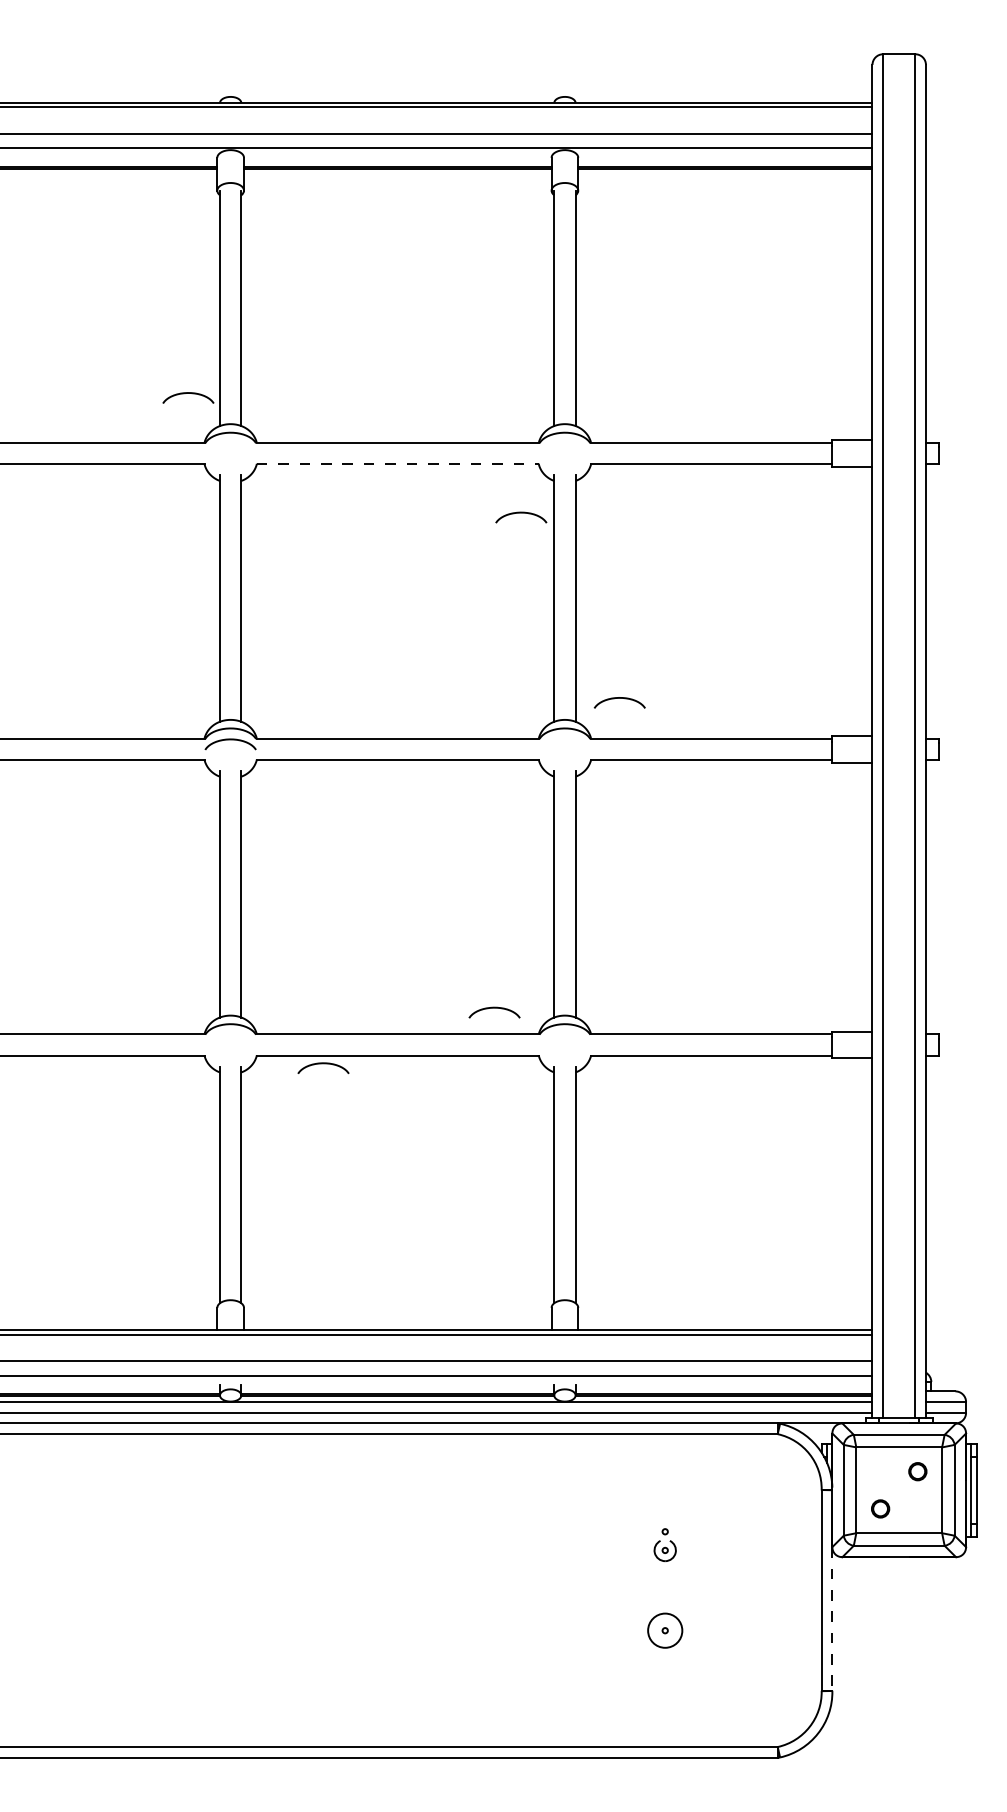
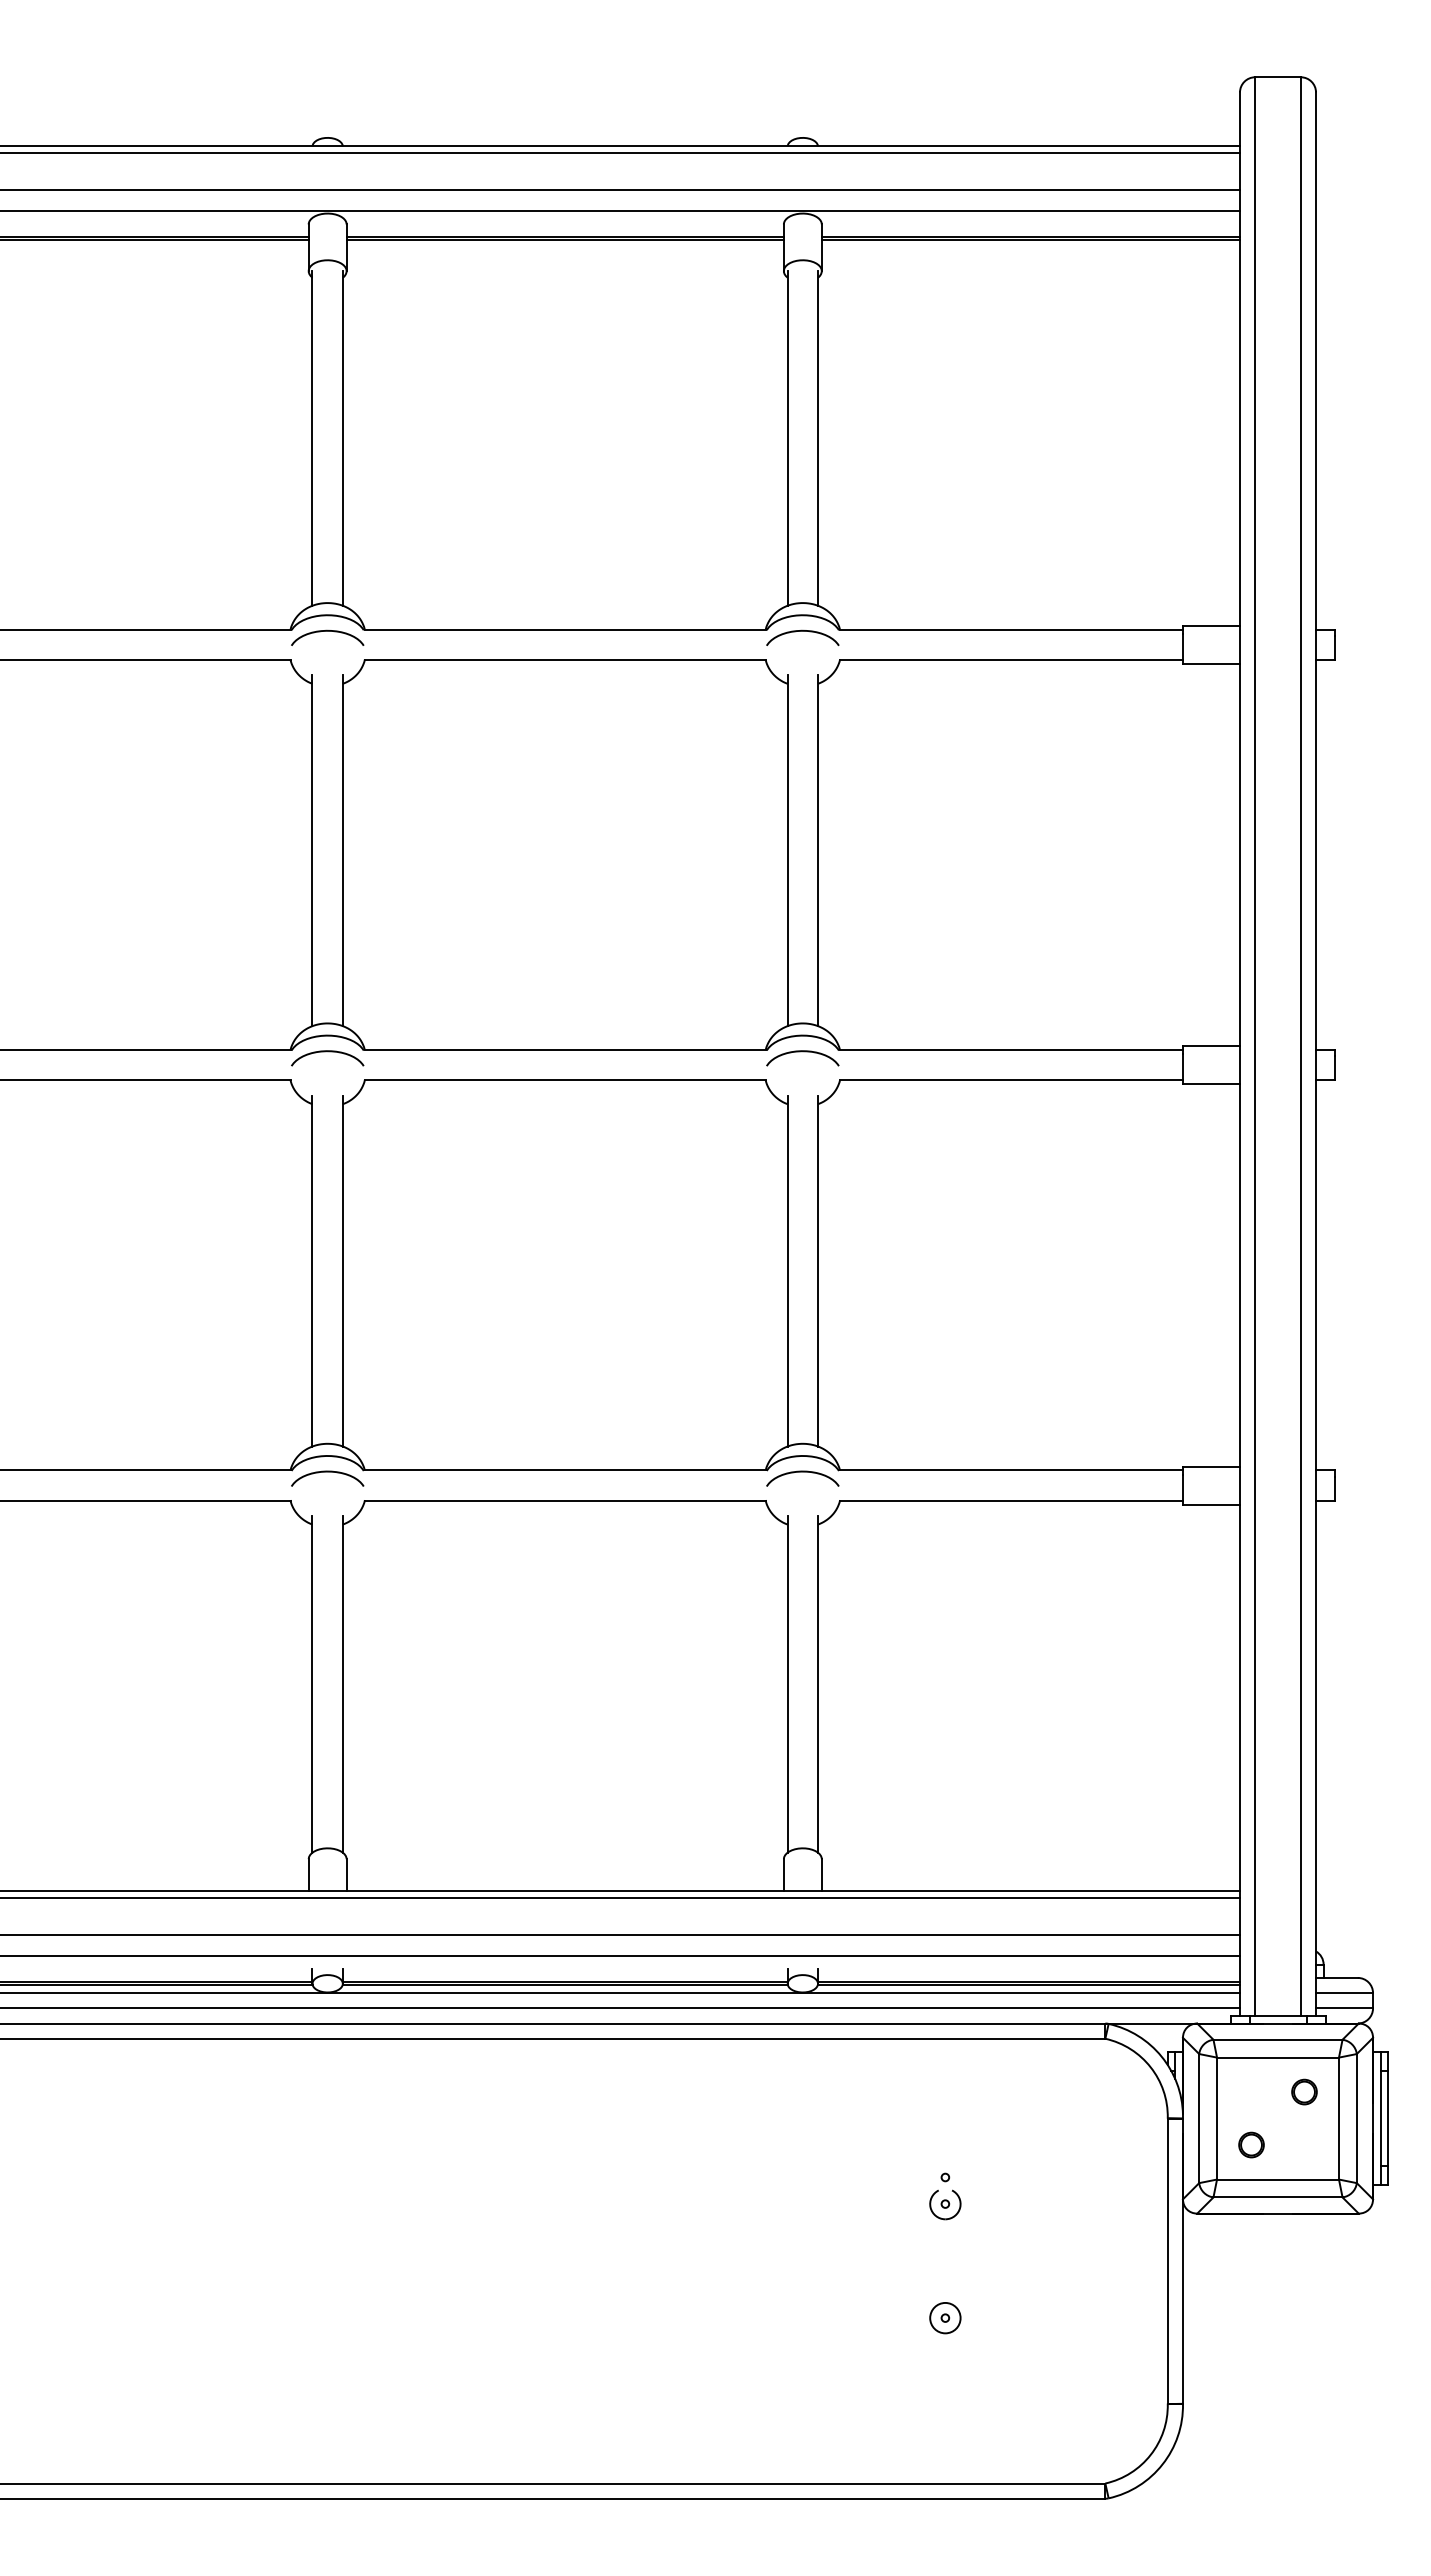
curve: (188, 393) -> (327, 631), moved
line: (397, 464) -> (565, 660), dashed -> solid
curve: (521, 513) -> (802, 631), moved
curve: (619, 698) -> (802, 1052), moved
curve: (494, 1008) -> (802, 1472), moved
curve: (323, 1063) -> (327, 1472), moved
line: (832, 1618) -> (1182, 2301), dashed -> solid
circle: (665, 1630) -> (945, 2317), size x0.62

